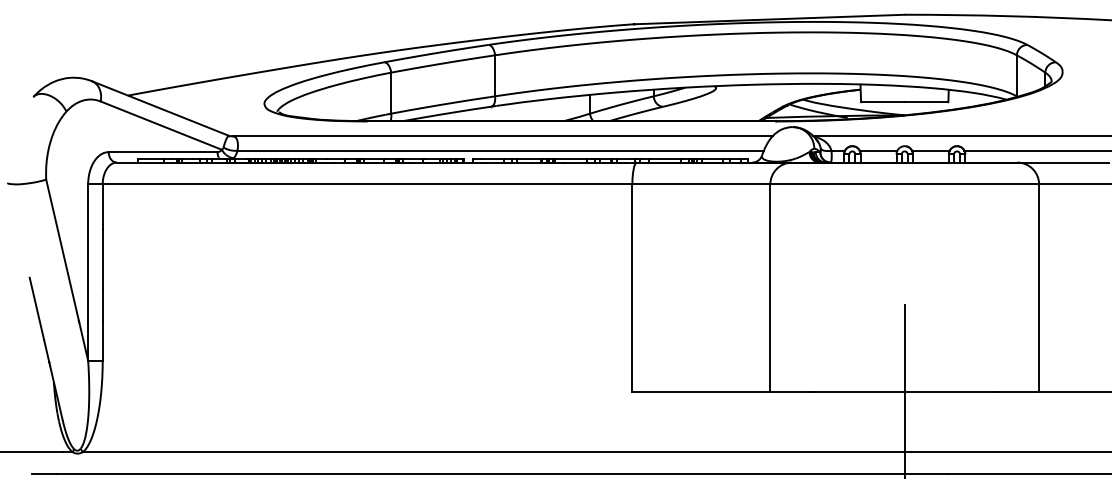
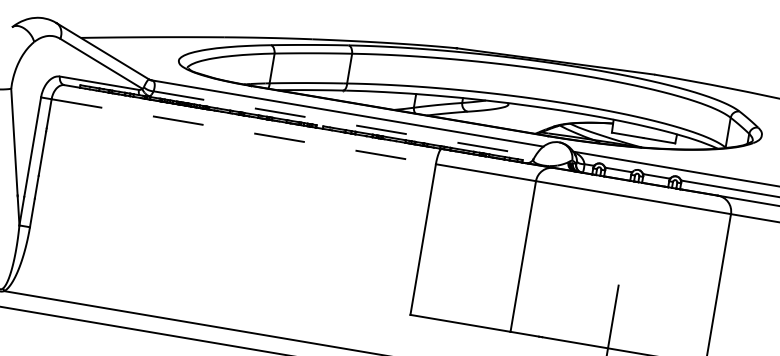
line: (501, 150) -> (345, 123), solid -> dashed
line: (367, 184) -> (243, 131), solid -> dashed

